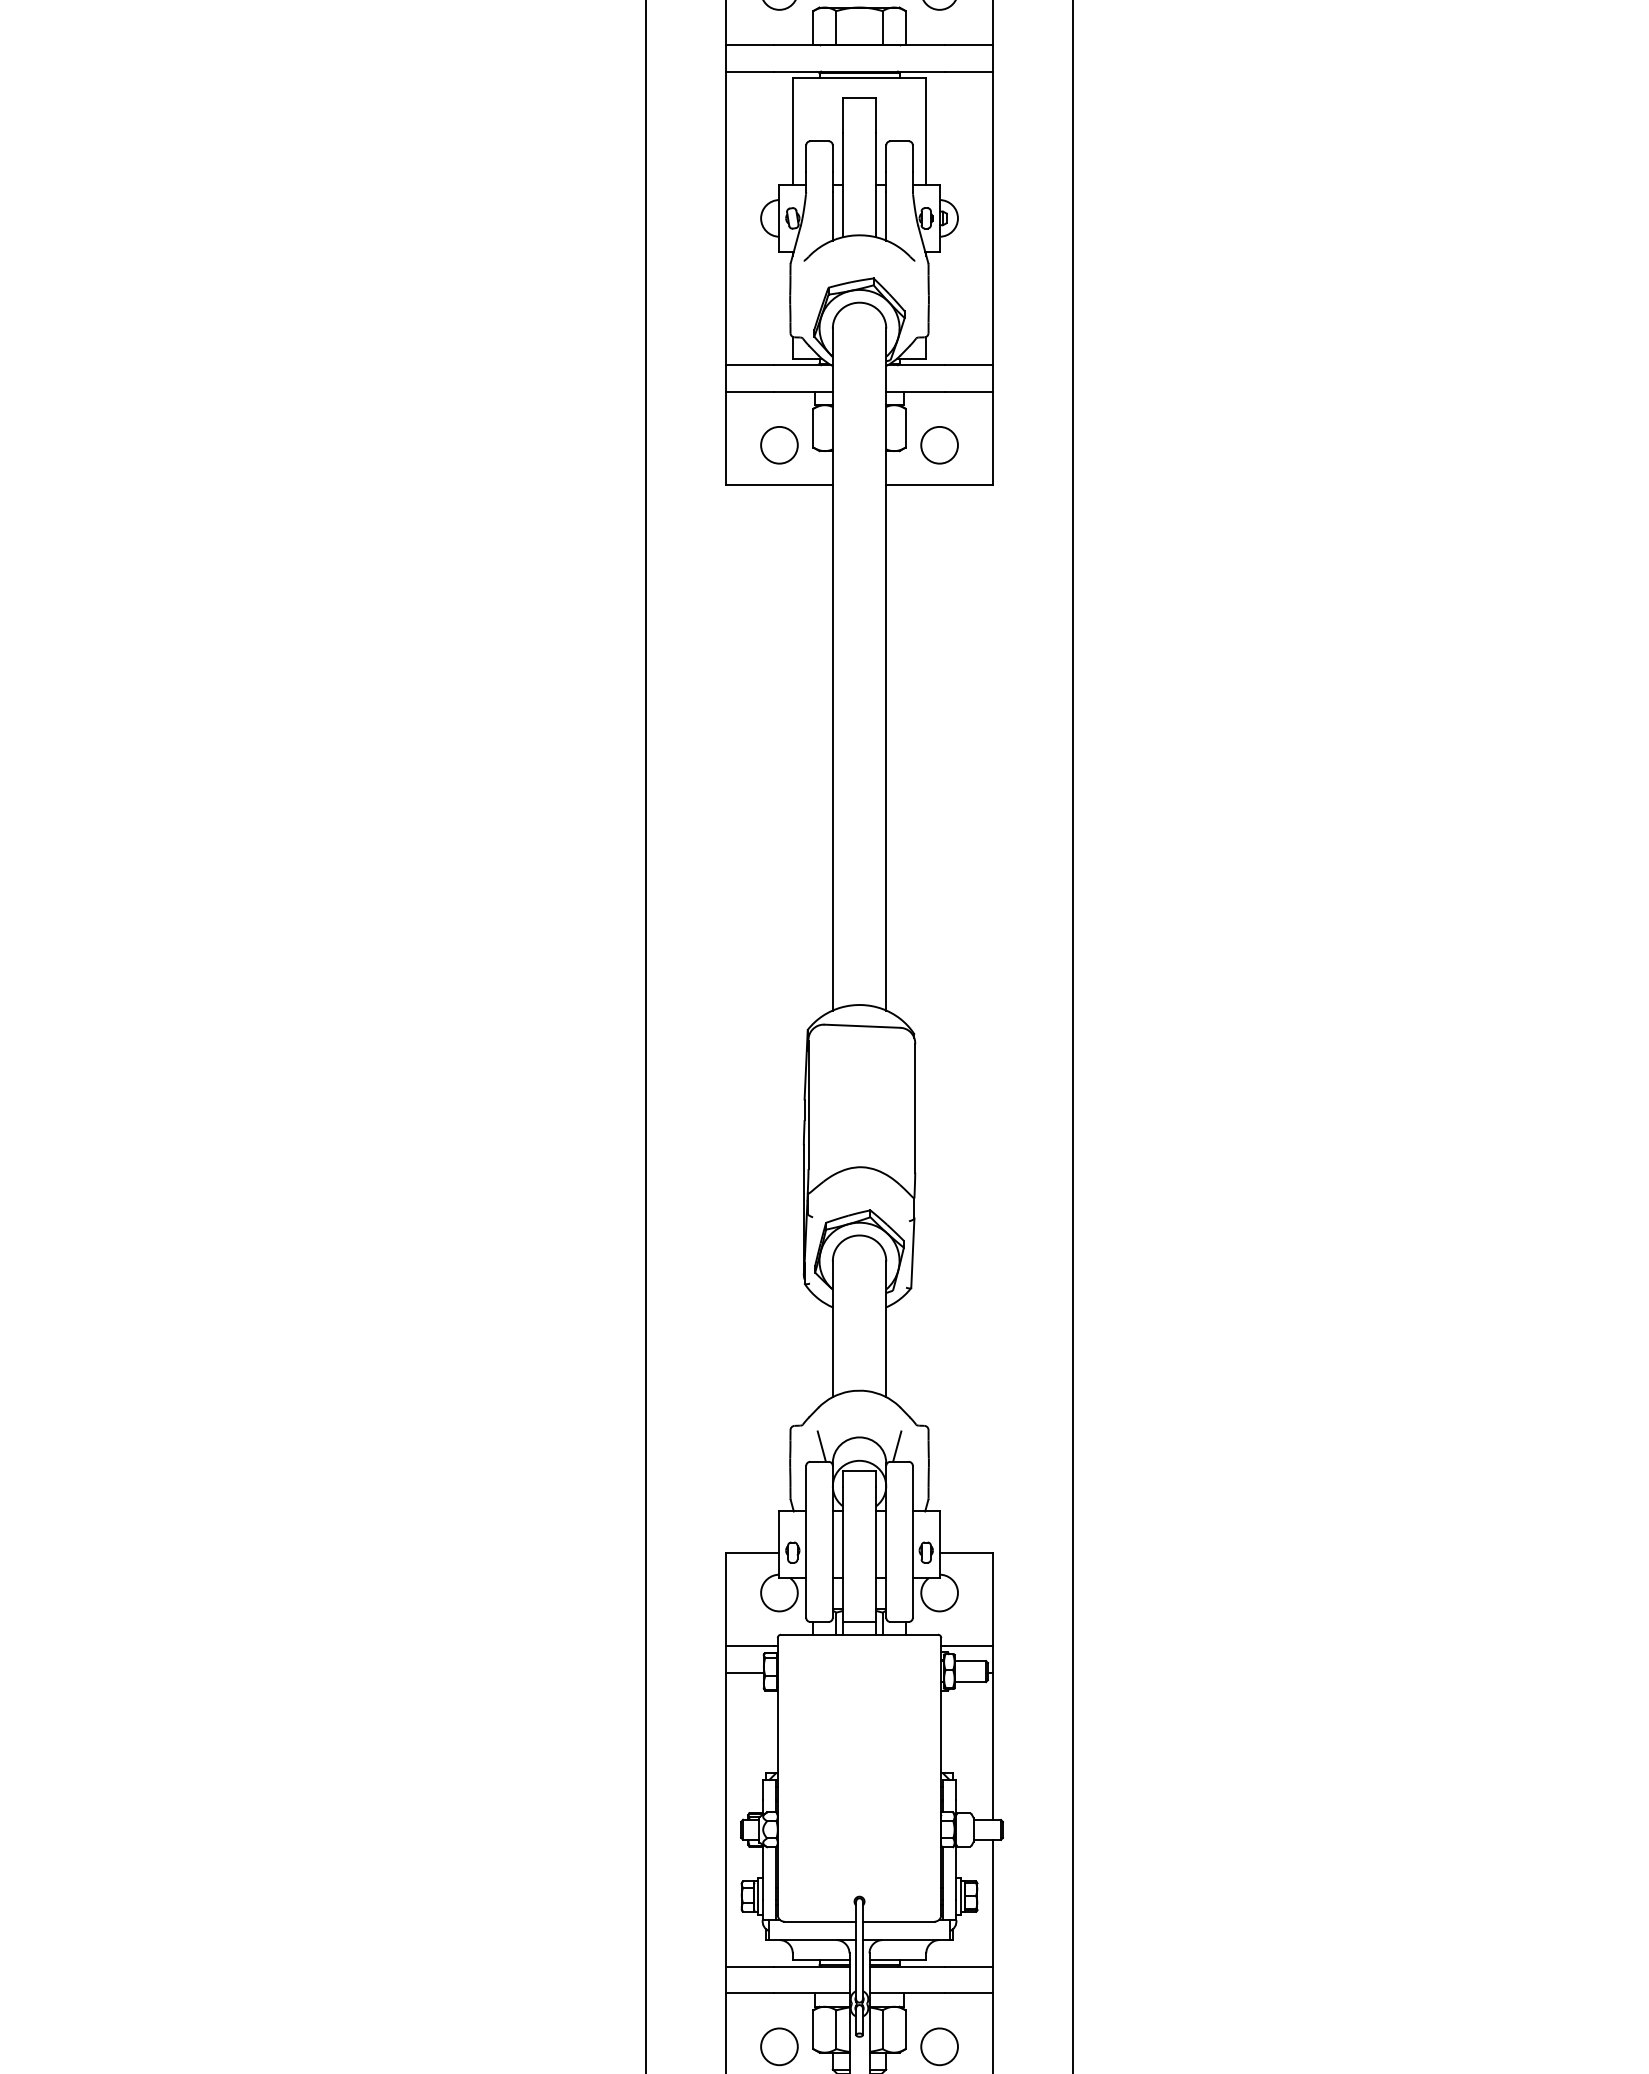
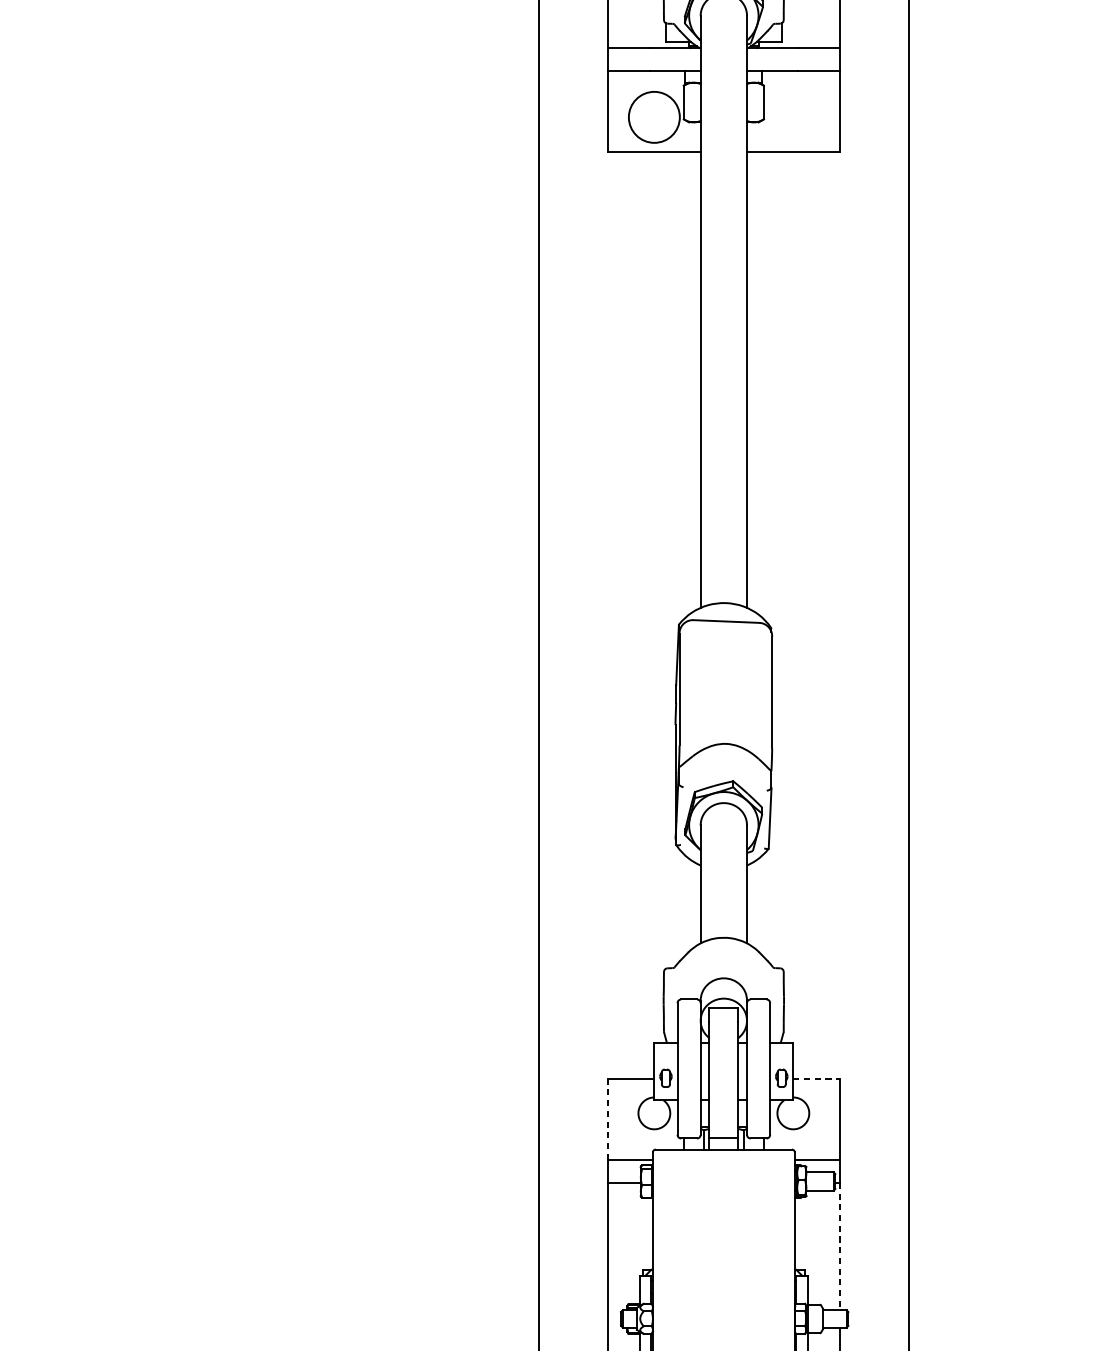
circle: (779, 444) -> (654, 116), size x1.6
circle: (939, 445) -> (793, 117), removed
line: (821, 1446) -> (690, 986), removed
line: (897, 1446) -> (756, 986), removed
line: (966, 1553) -> (816, 1079), solid -> dashed
line: (726, 1599) -> (608, 1118), solid -> dashed
line: (993, 1747) -> (840, 1247), solid -> dashed

